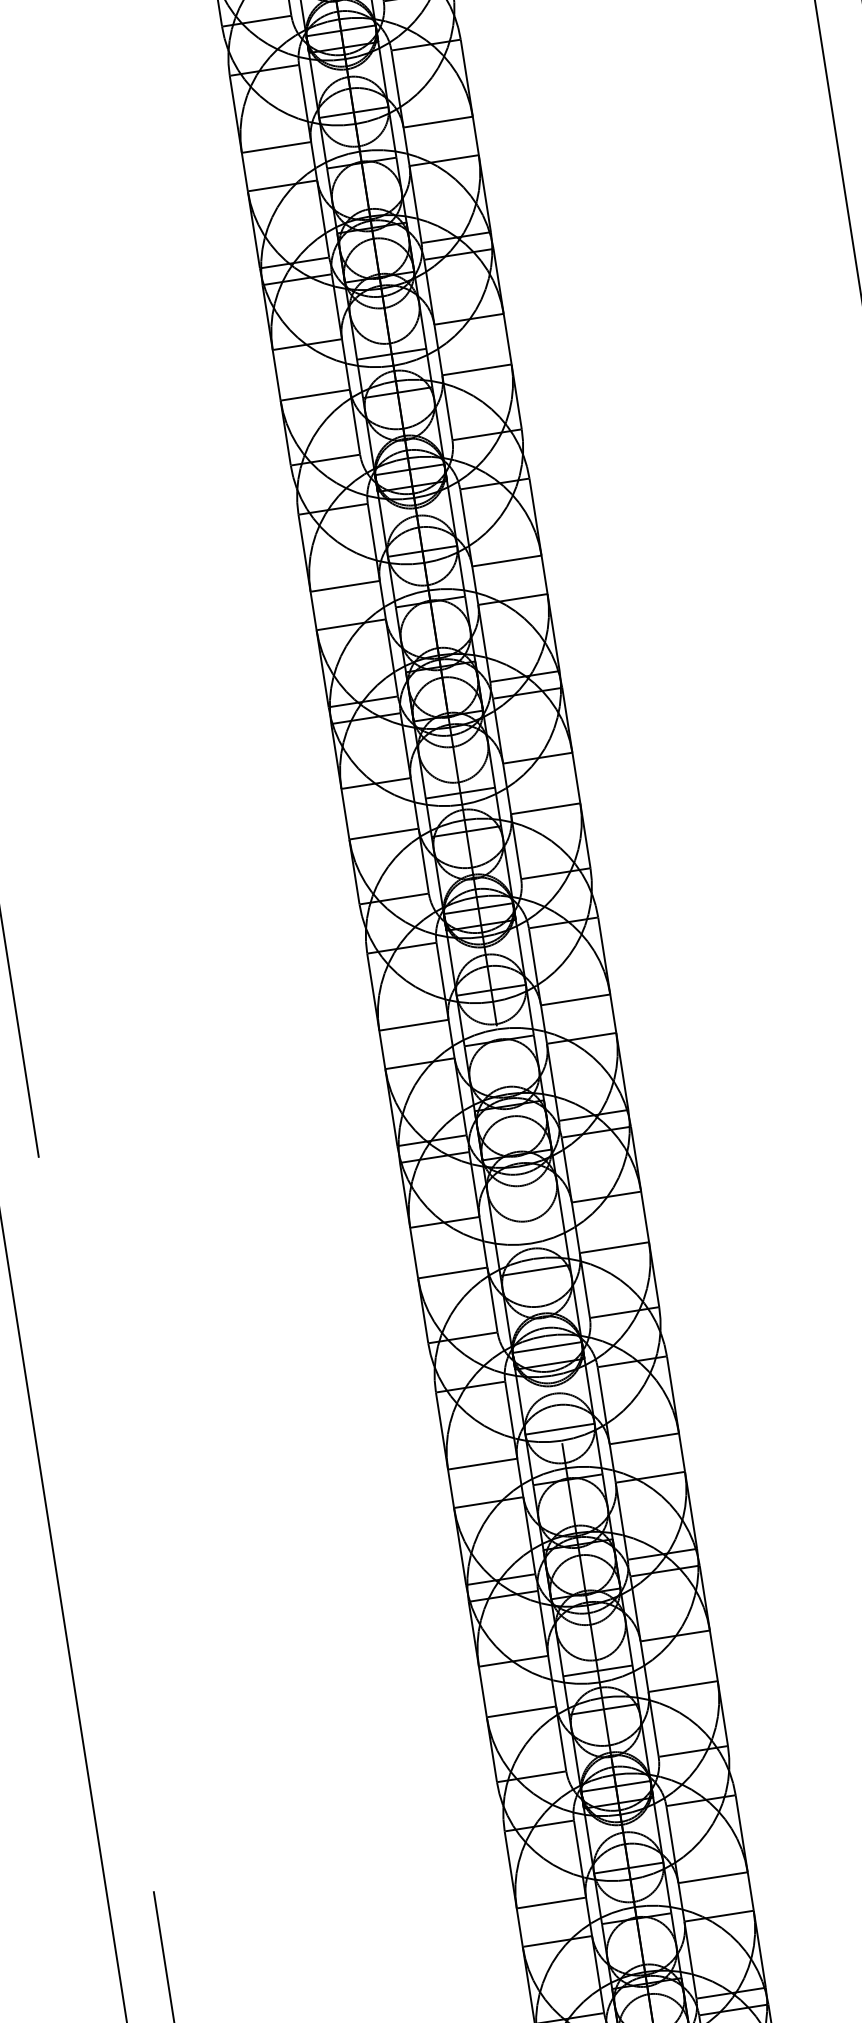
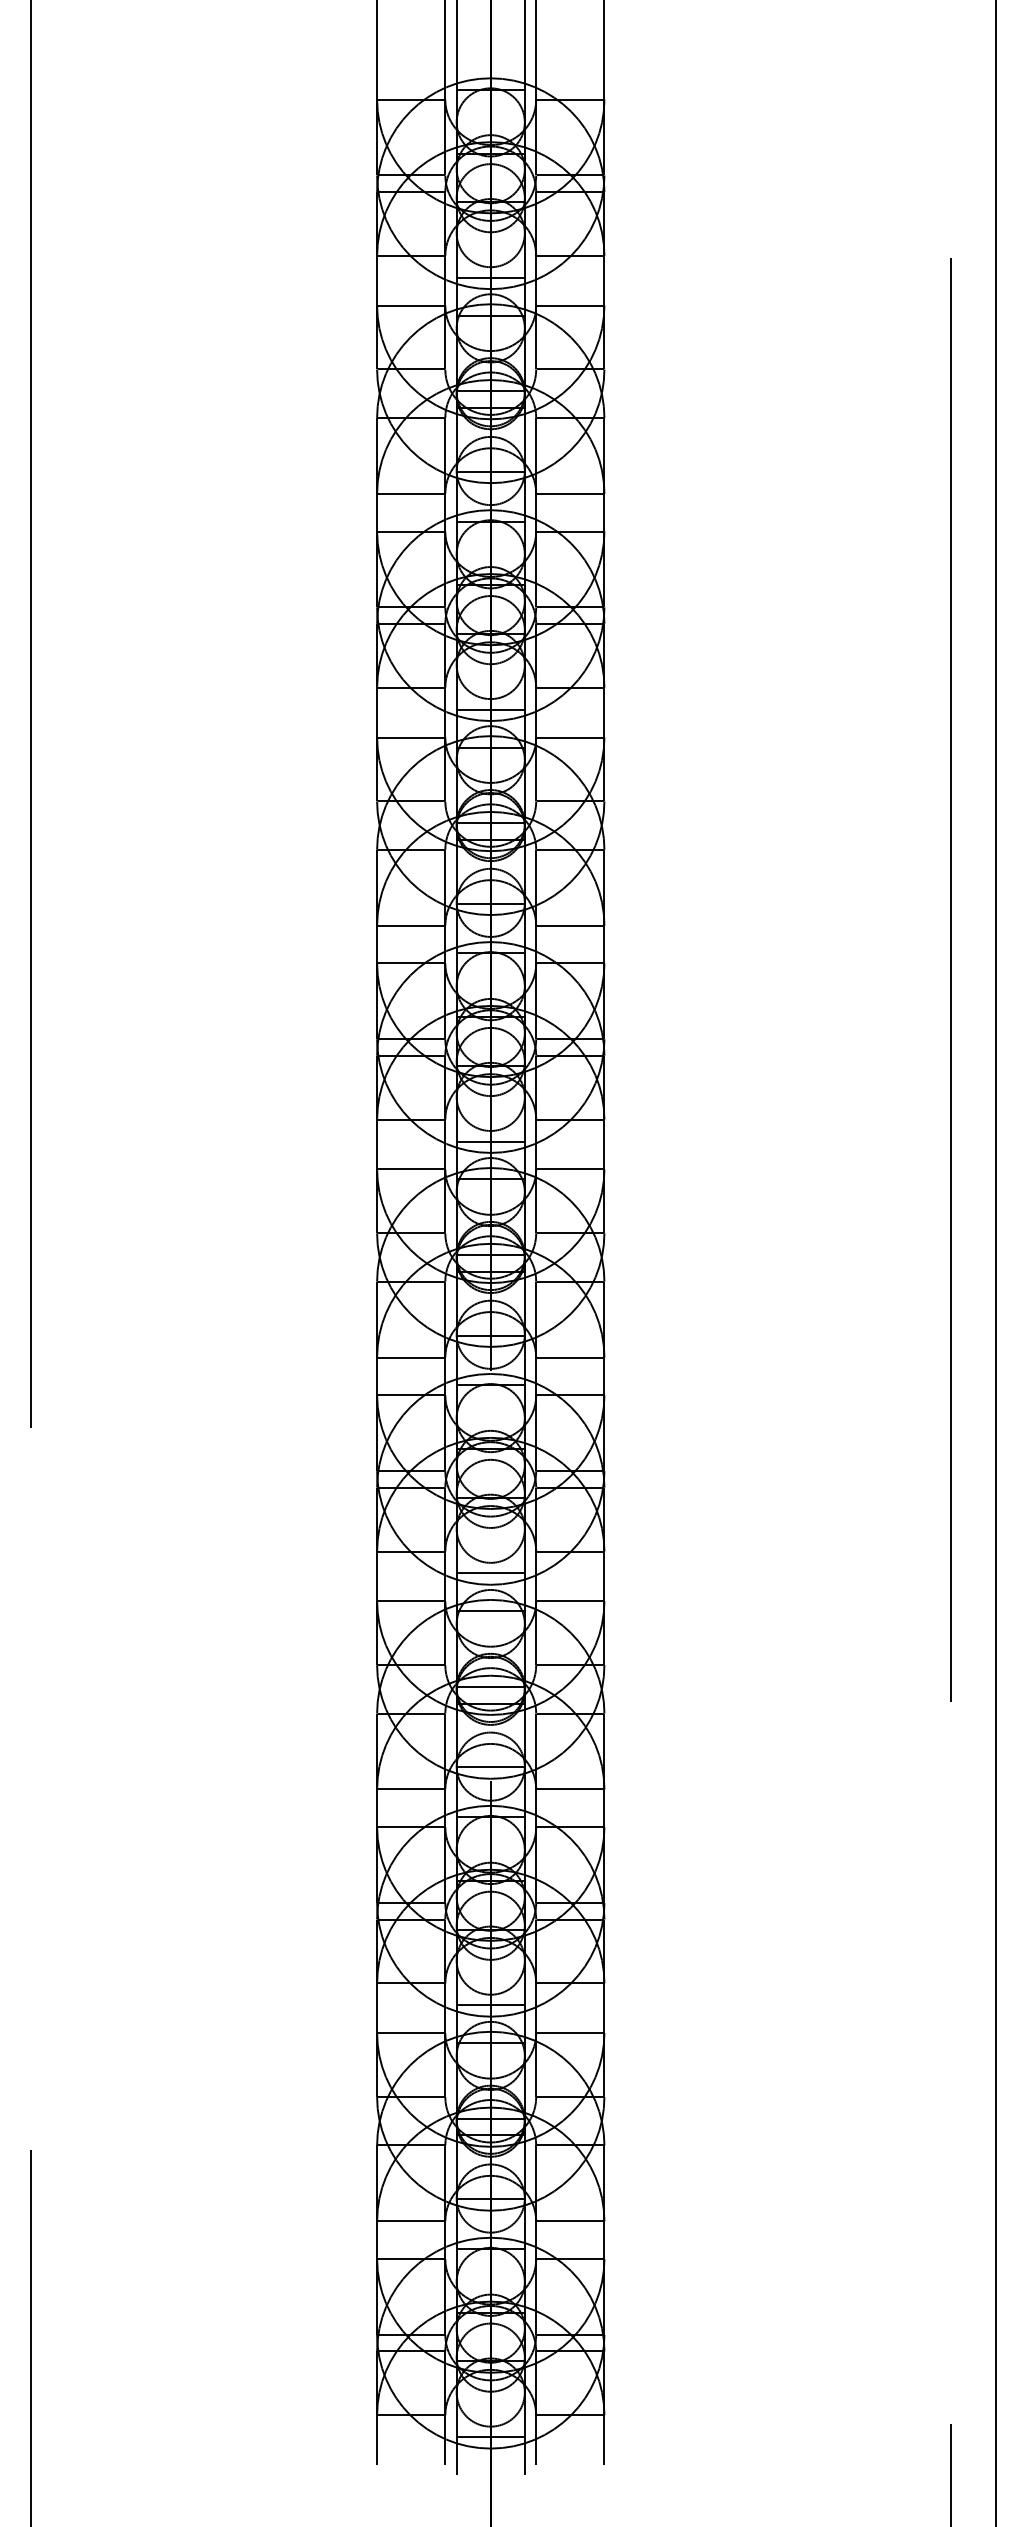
line: (528, 1232) -> (490, 1573), added

